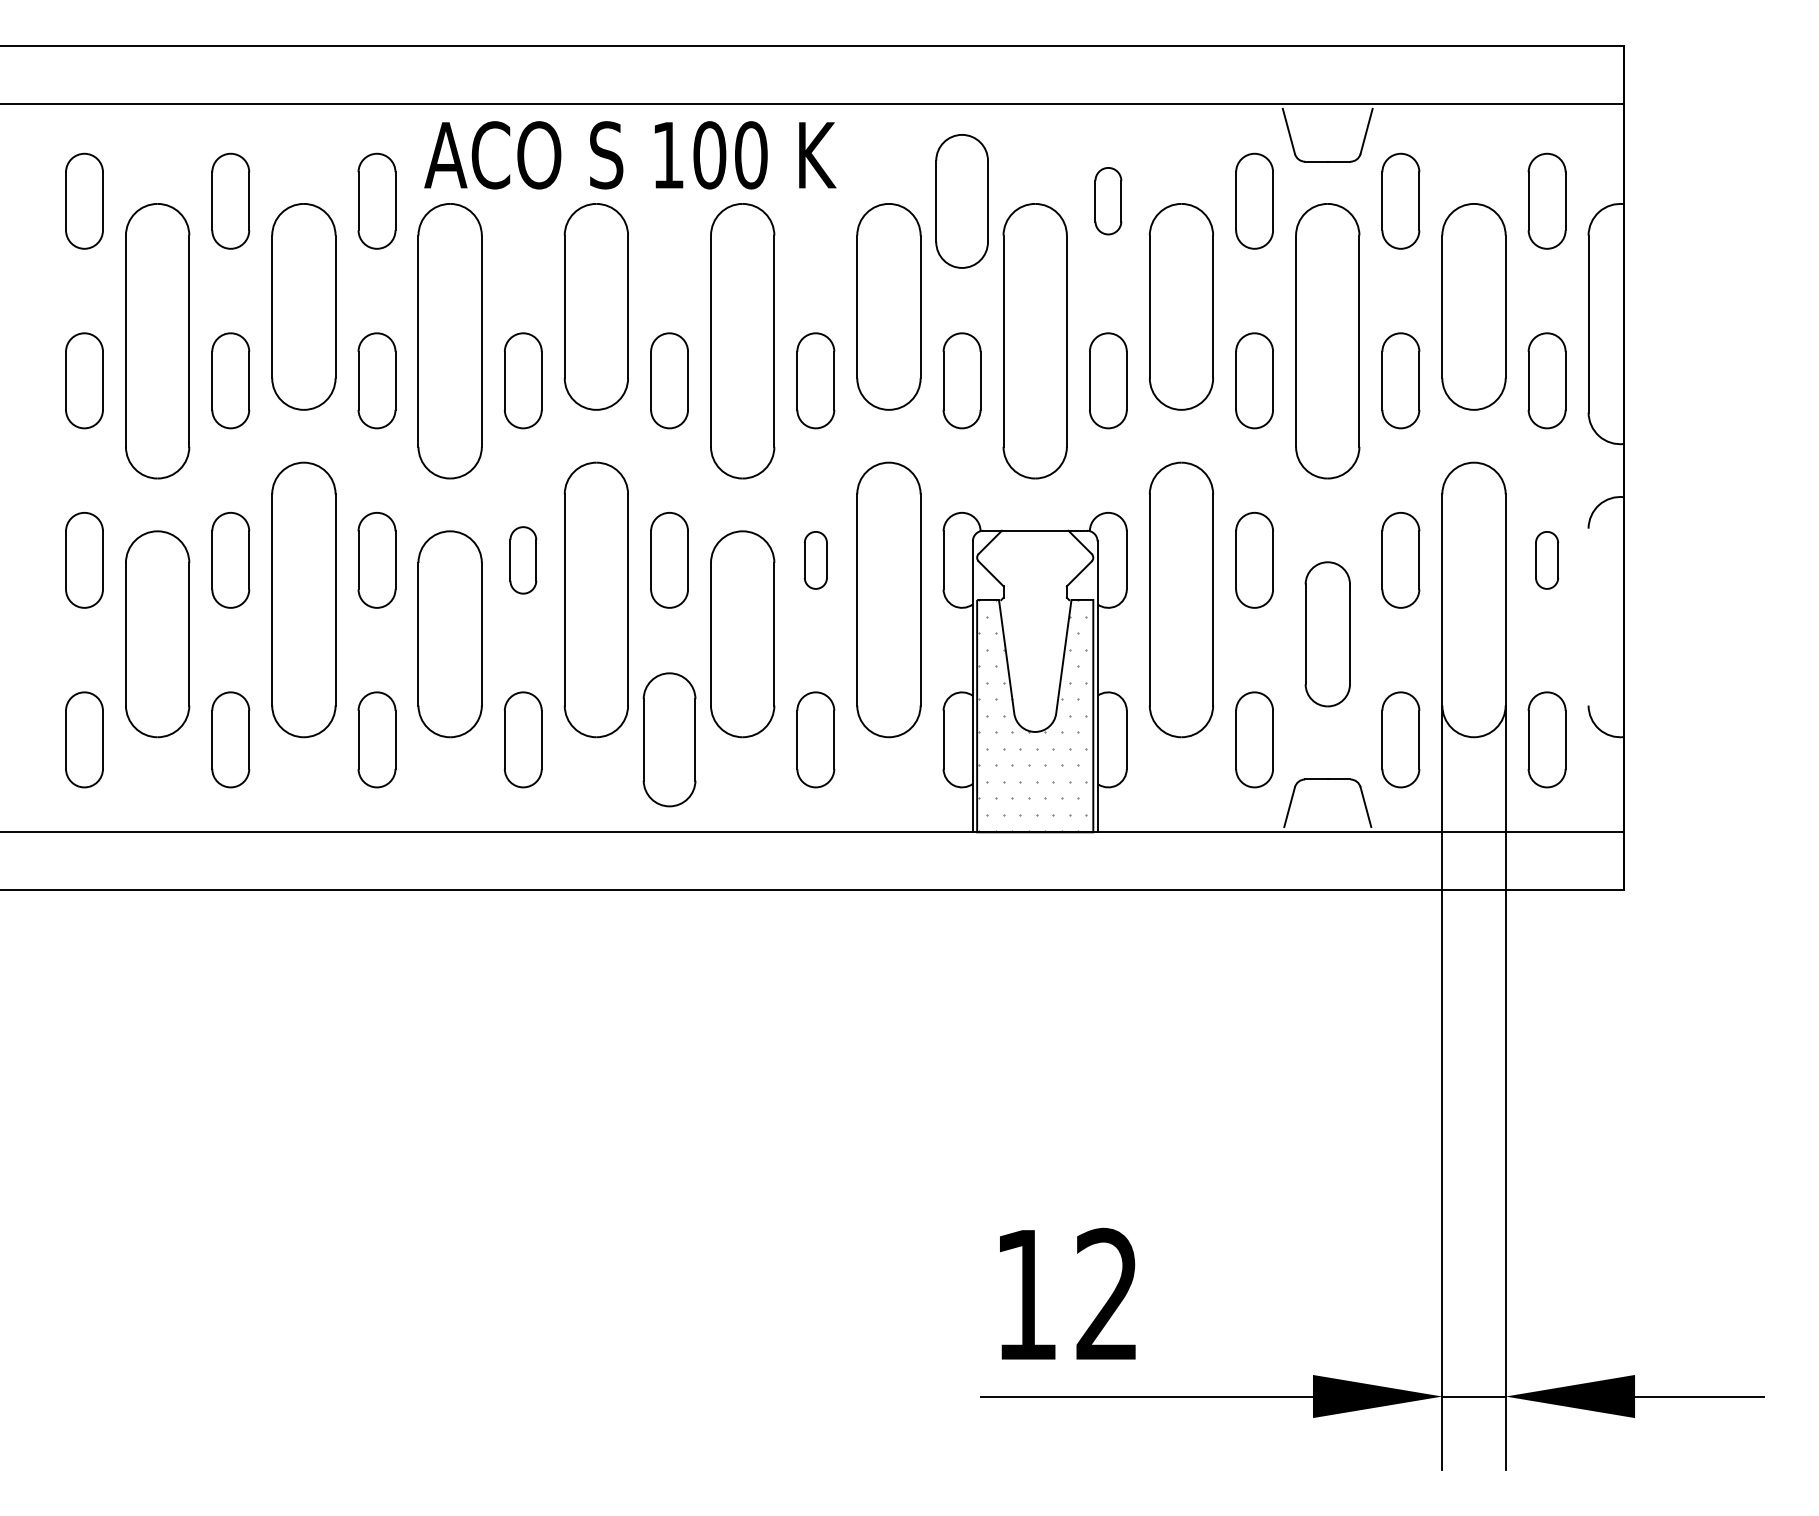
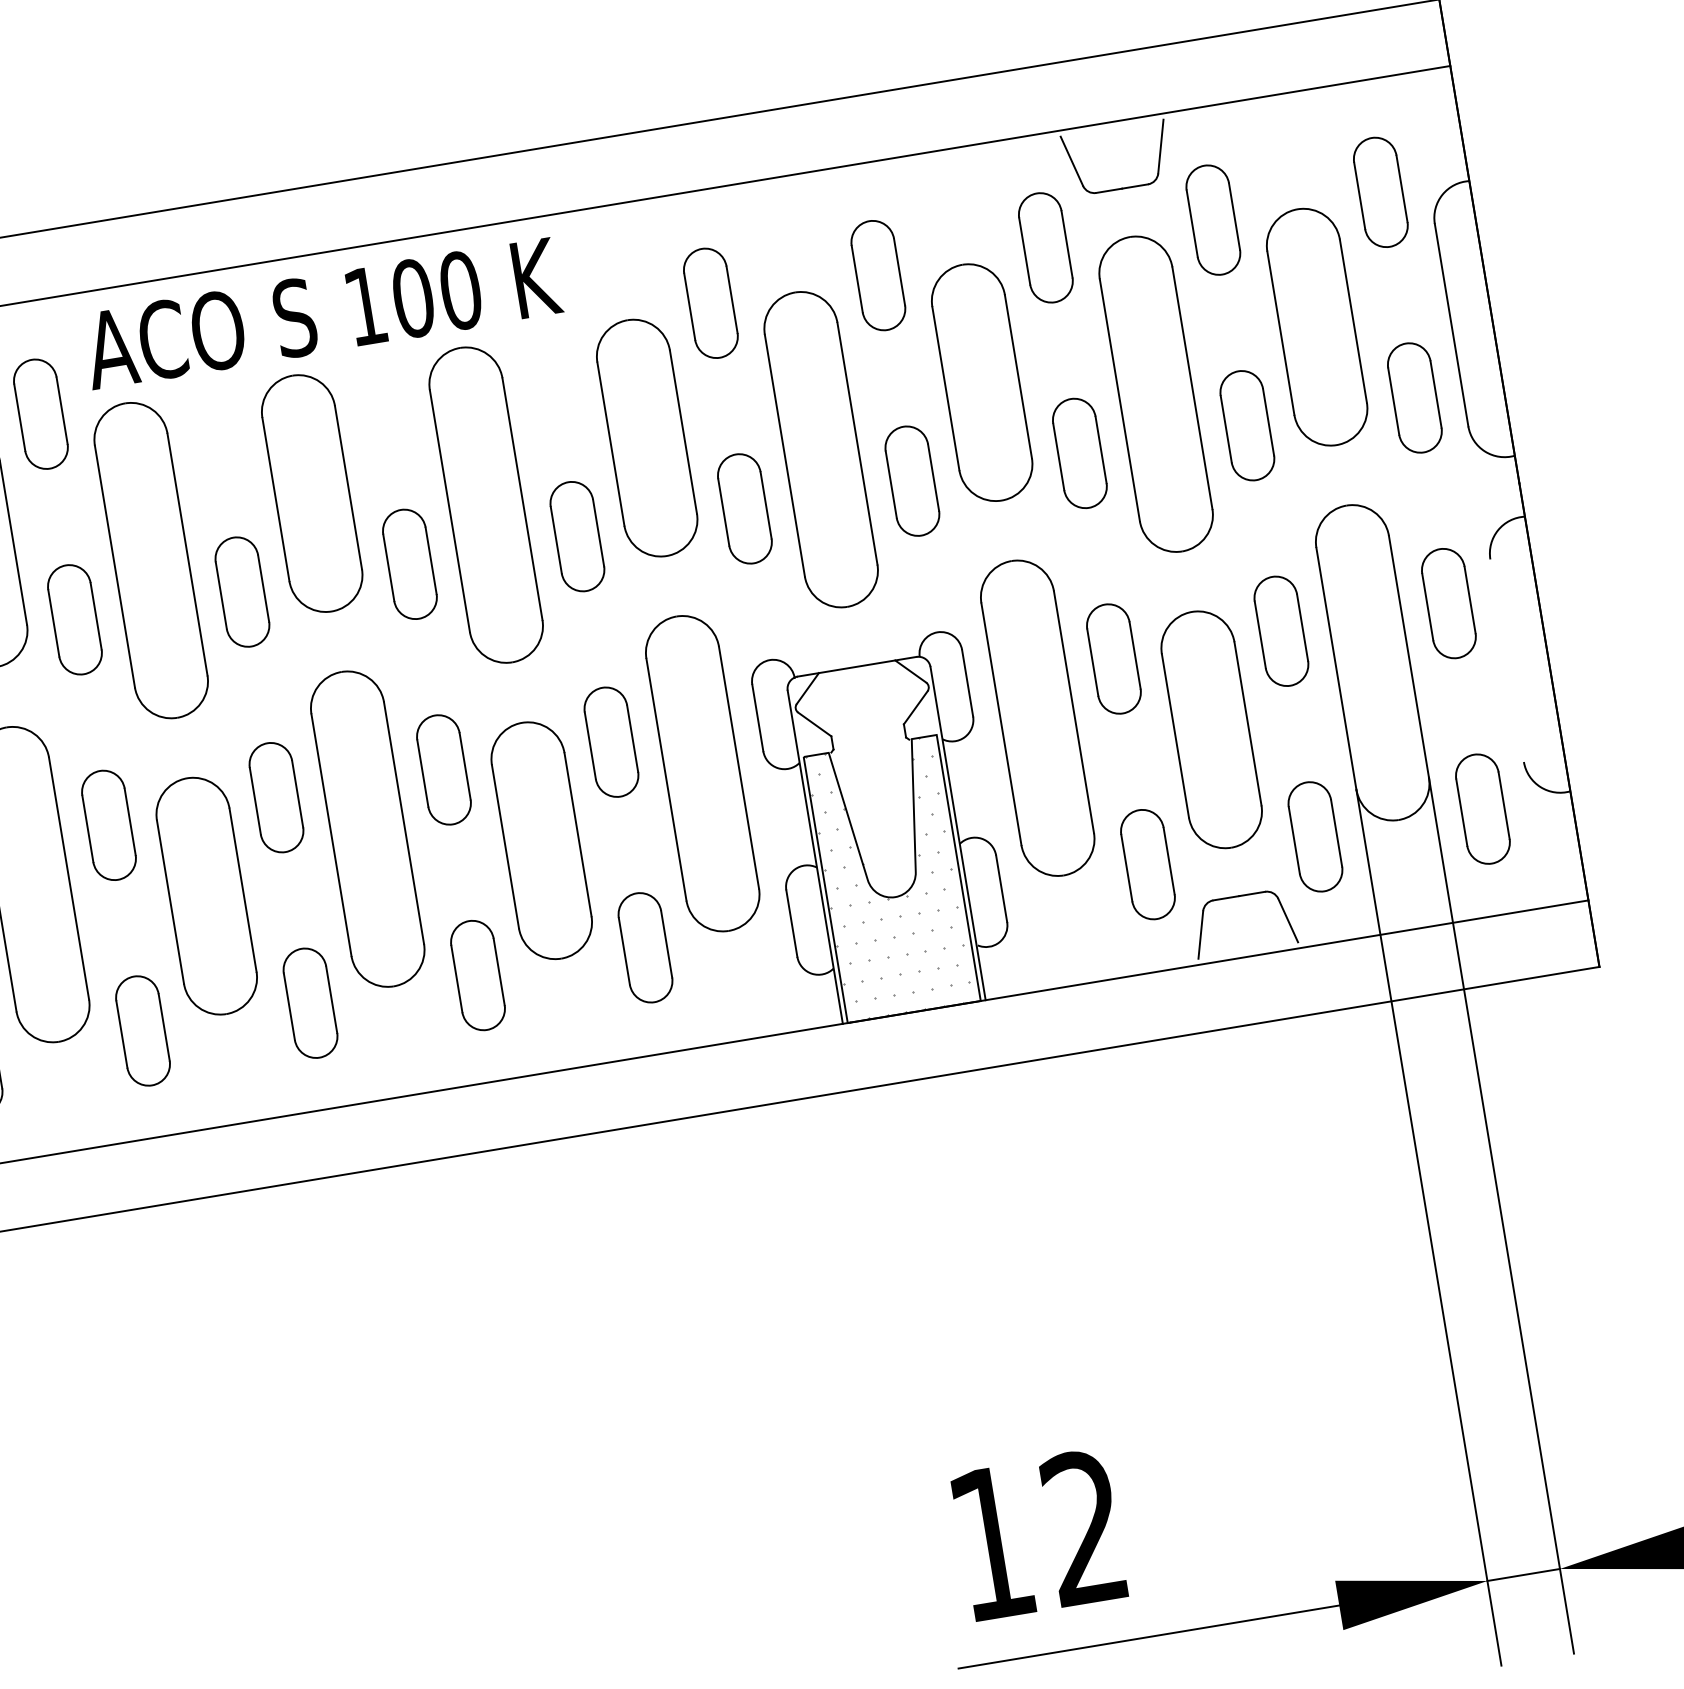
part: (961, 200) -> (710, 302), size x0.71
part: (1108, 200) -> (878, 274), size x1.43
part: (523, 560) -> (276, 797), size x1.43
part: (815, 560) -> (611, 742), size x1.67
part: (1546, 560) -> (1448, 603), size x1.67
part: (1327, 634) -> (1211, 730), size x1.43
part: (669, 739) -> (477, 975), size x0.71

